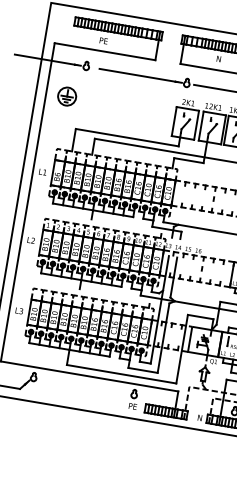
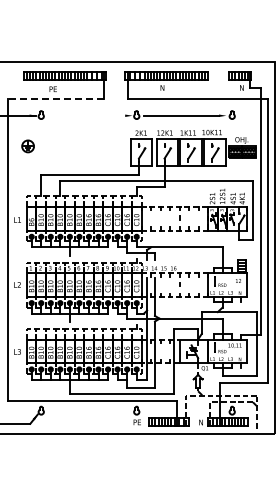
line: (105, 52) -> (56, 99), solid -> dashed
line: (140, 75) -> (92, 115), removed
part: (66, 96) -> (27, 146), size x0.7

